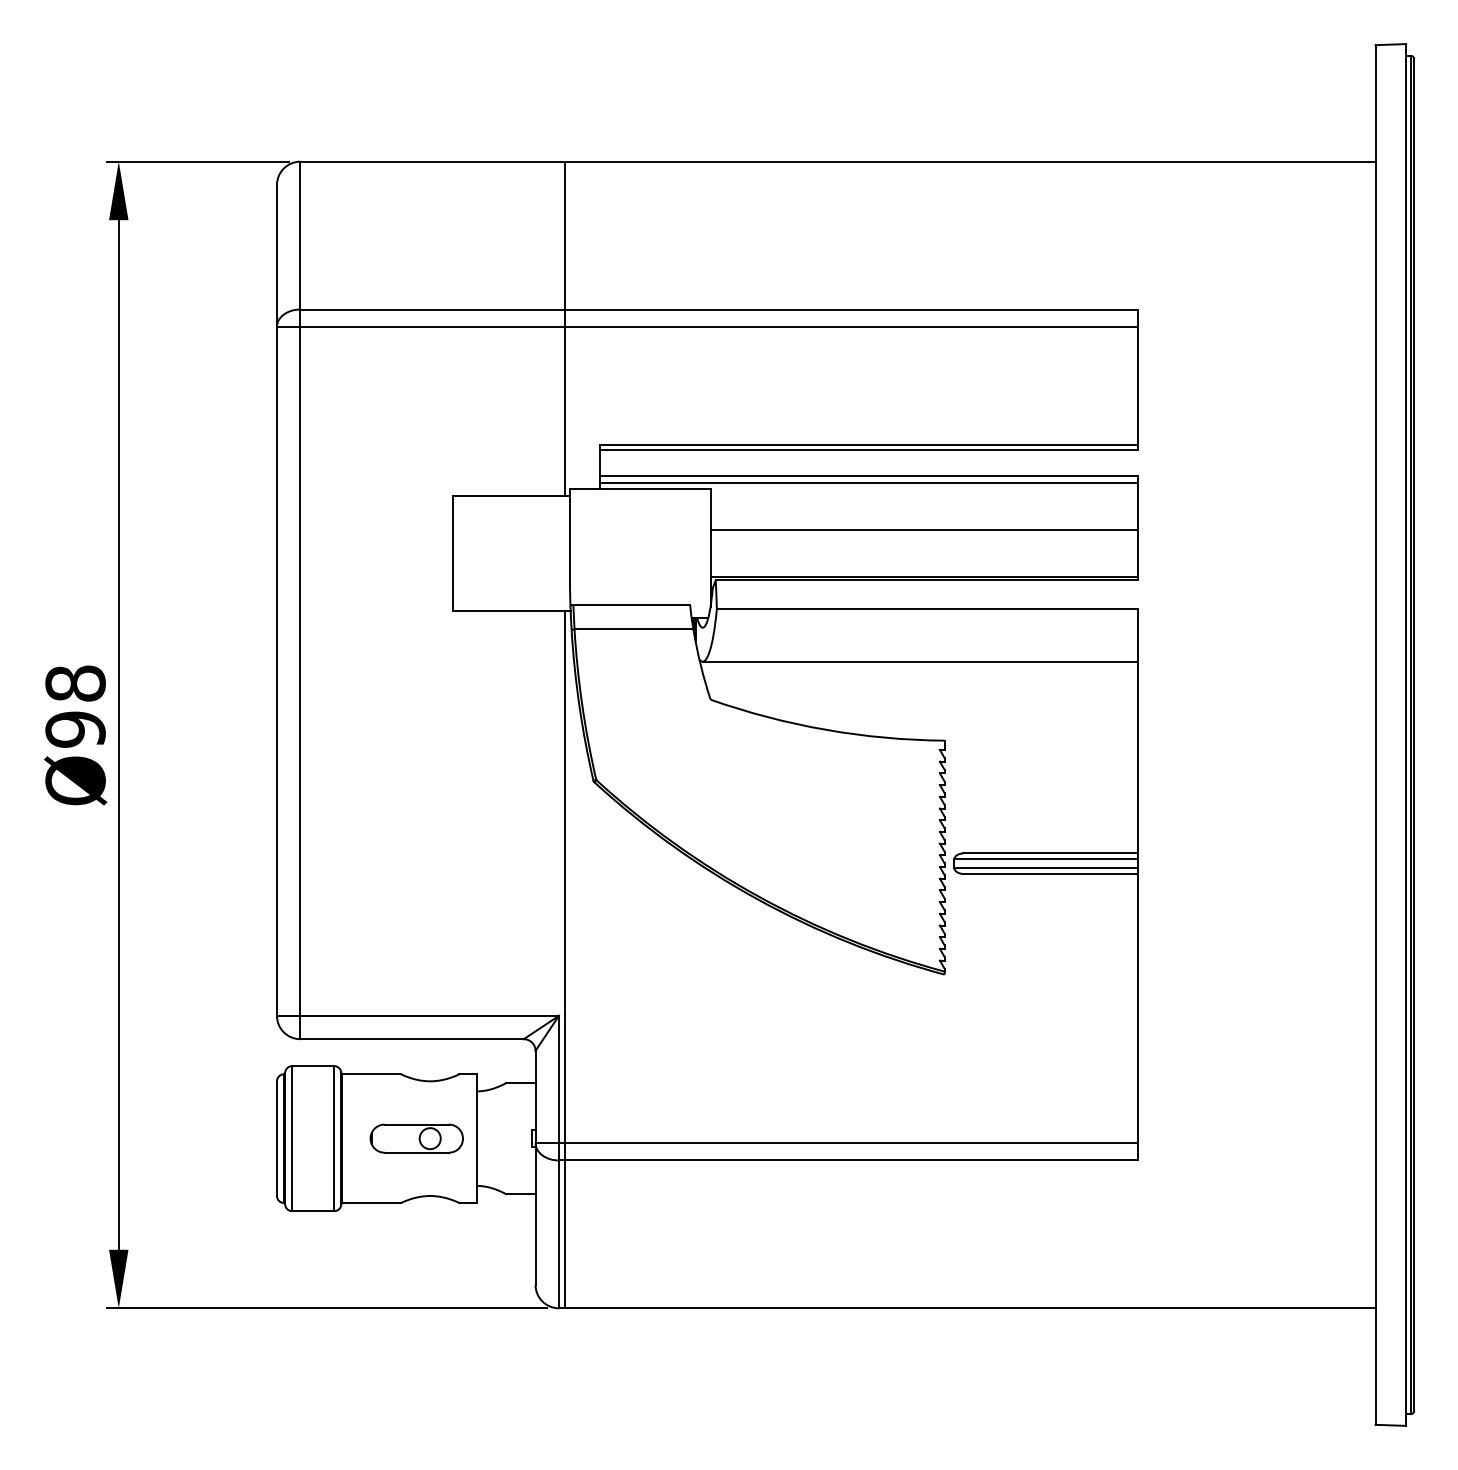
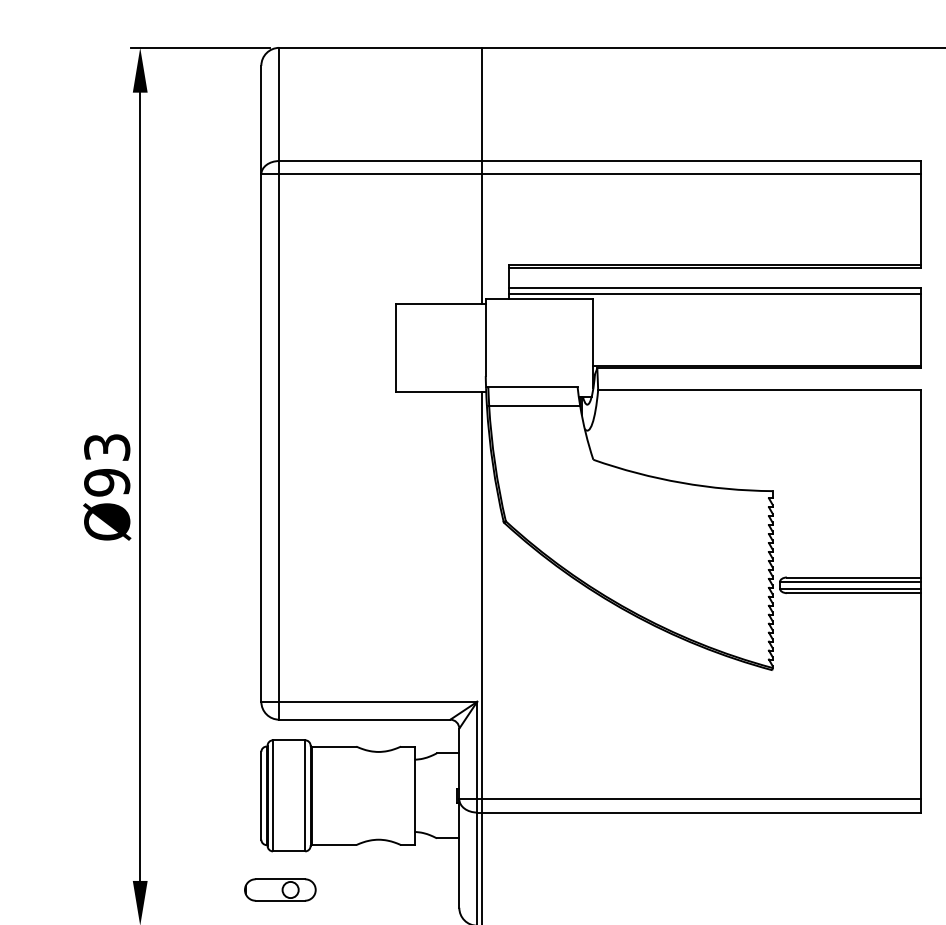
line: (924, 530) -> (757, 330), removed
line: (920, 661) -> (754, 430), removed
text: (75, 683) -> (107, 447), Ø98 -> Ø93
part: (416, 1138) -> (280, 889), moved

